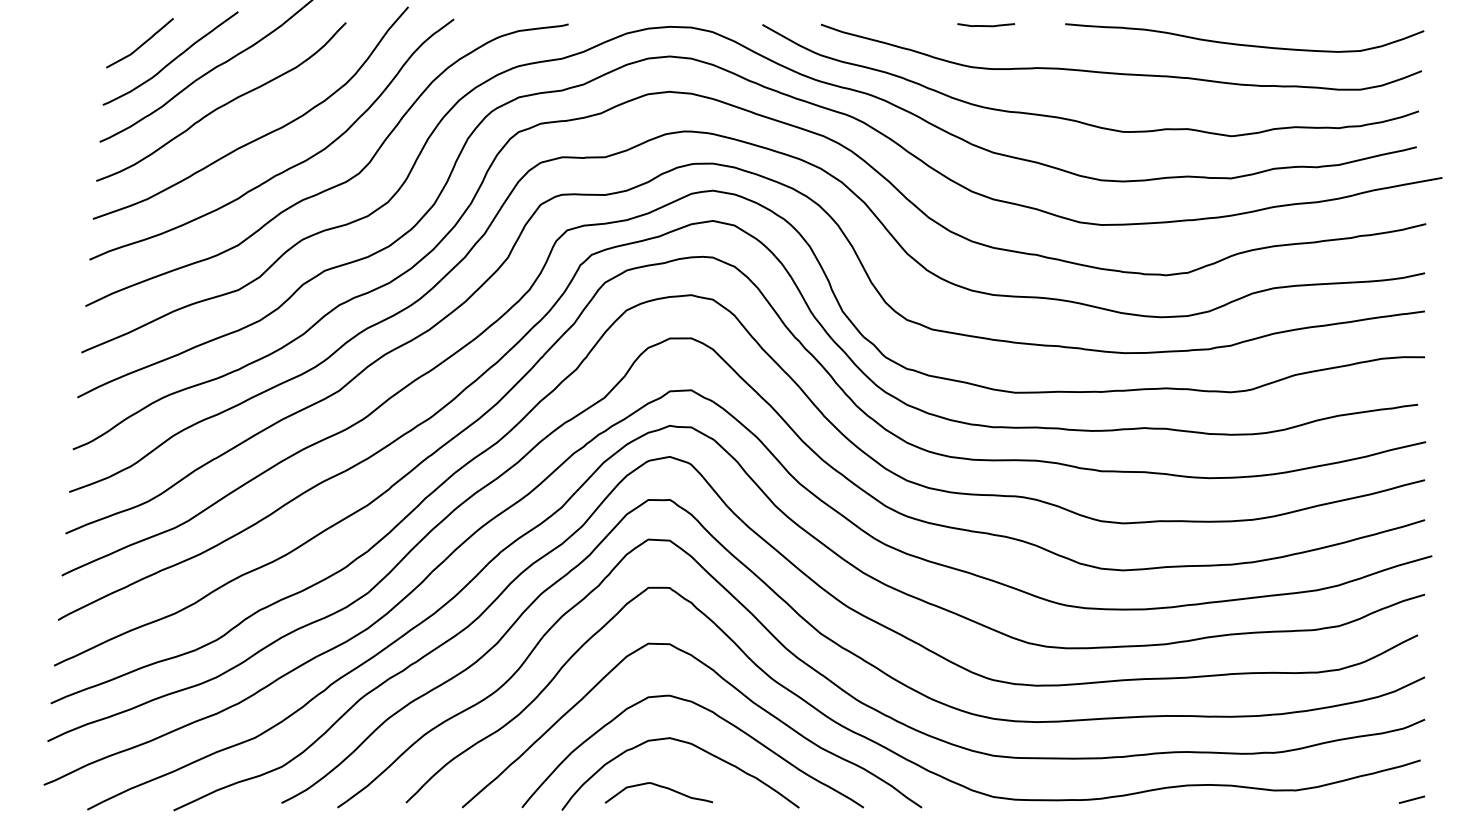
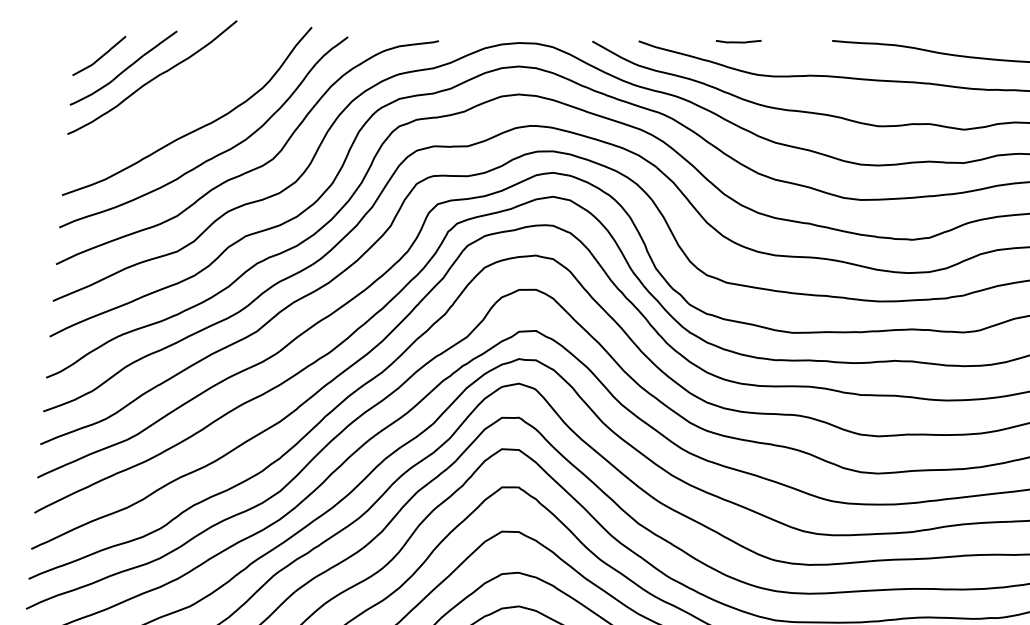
curve: (986, 25) -> (738, 41), moved
curve: (223, 104) -> (165, 104), removed

